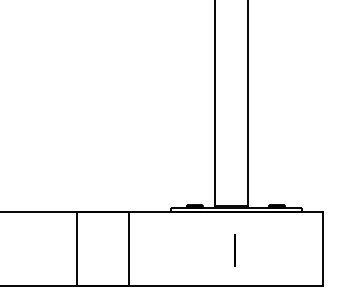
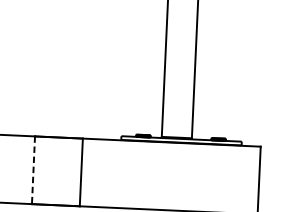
line: (76, 249) -> (33, 170), solid -> dashed
line: (234, 250) -> (177, 178), removed

